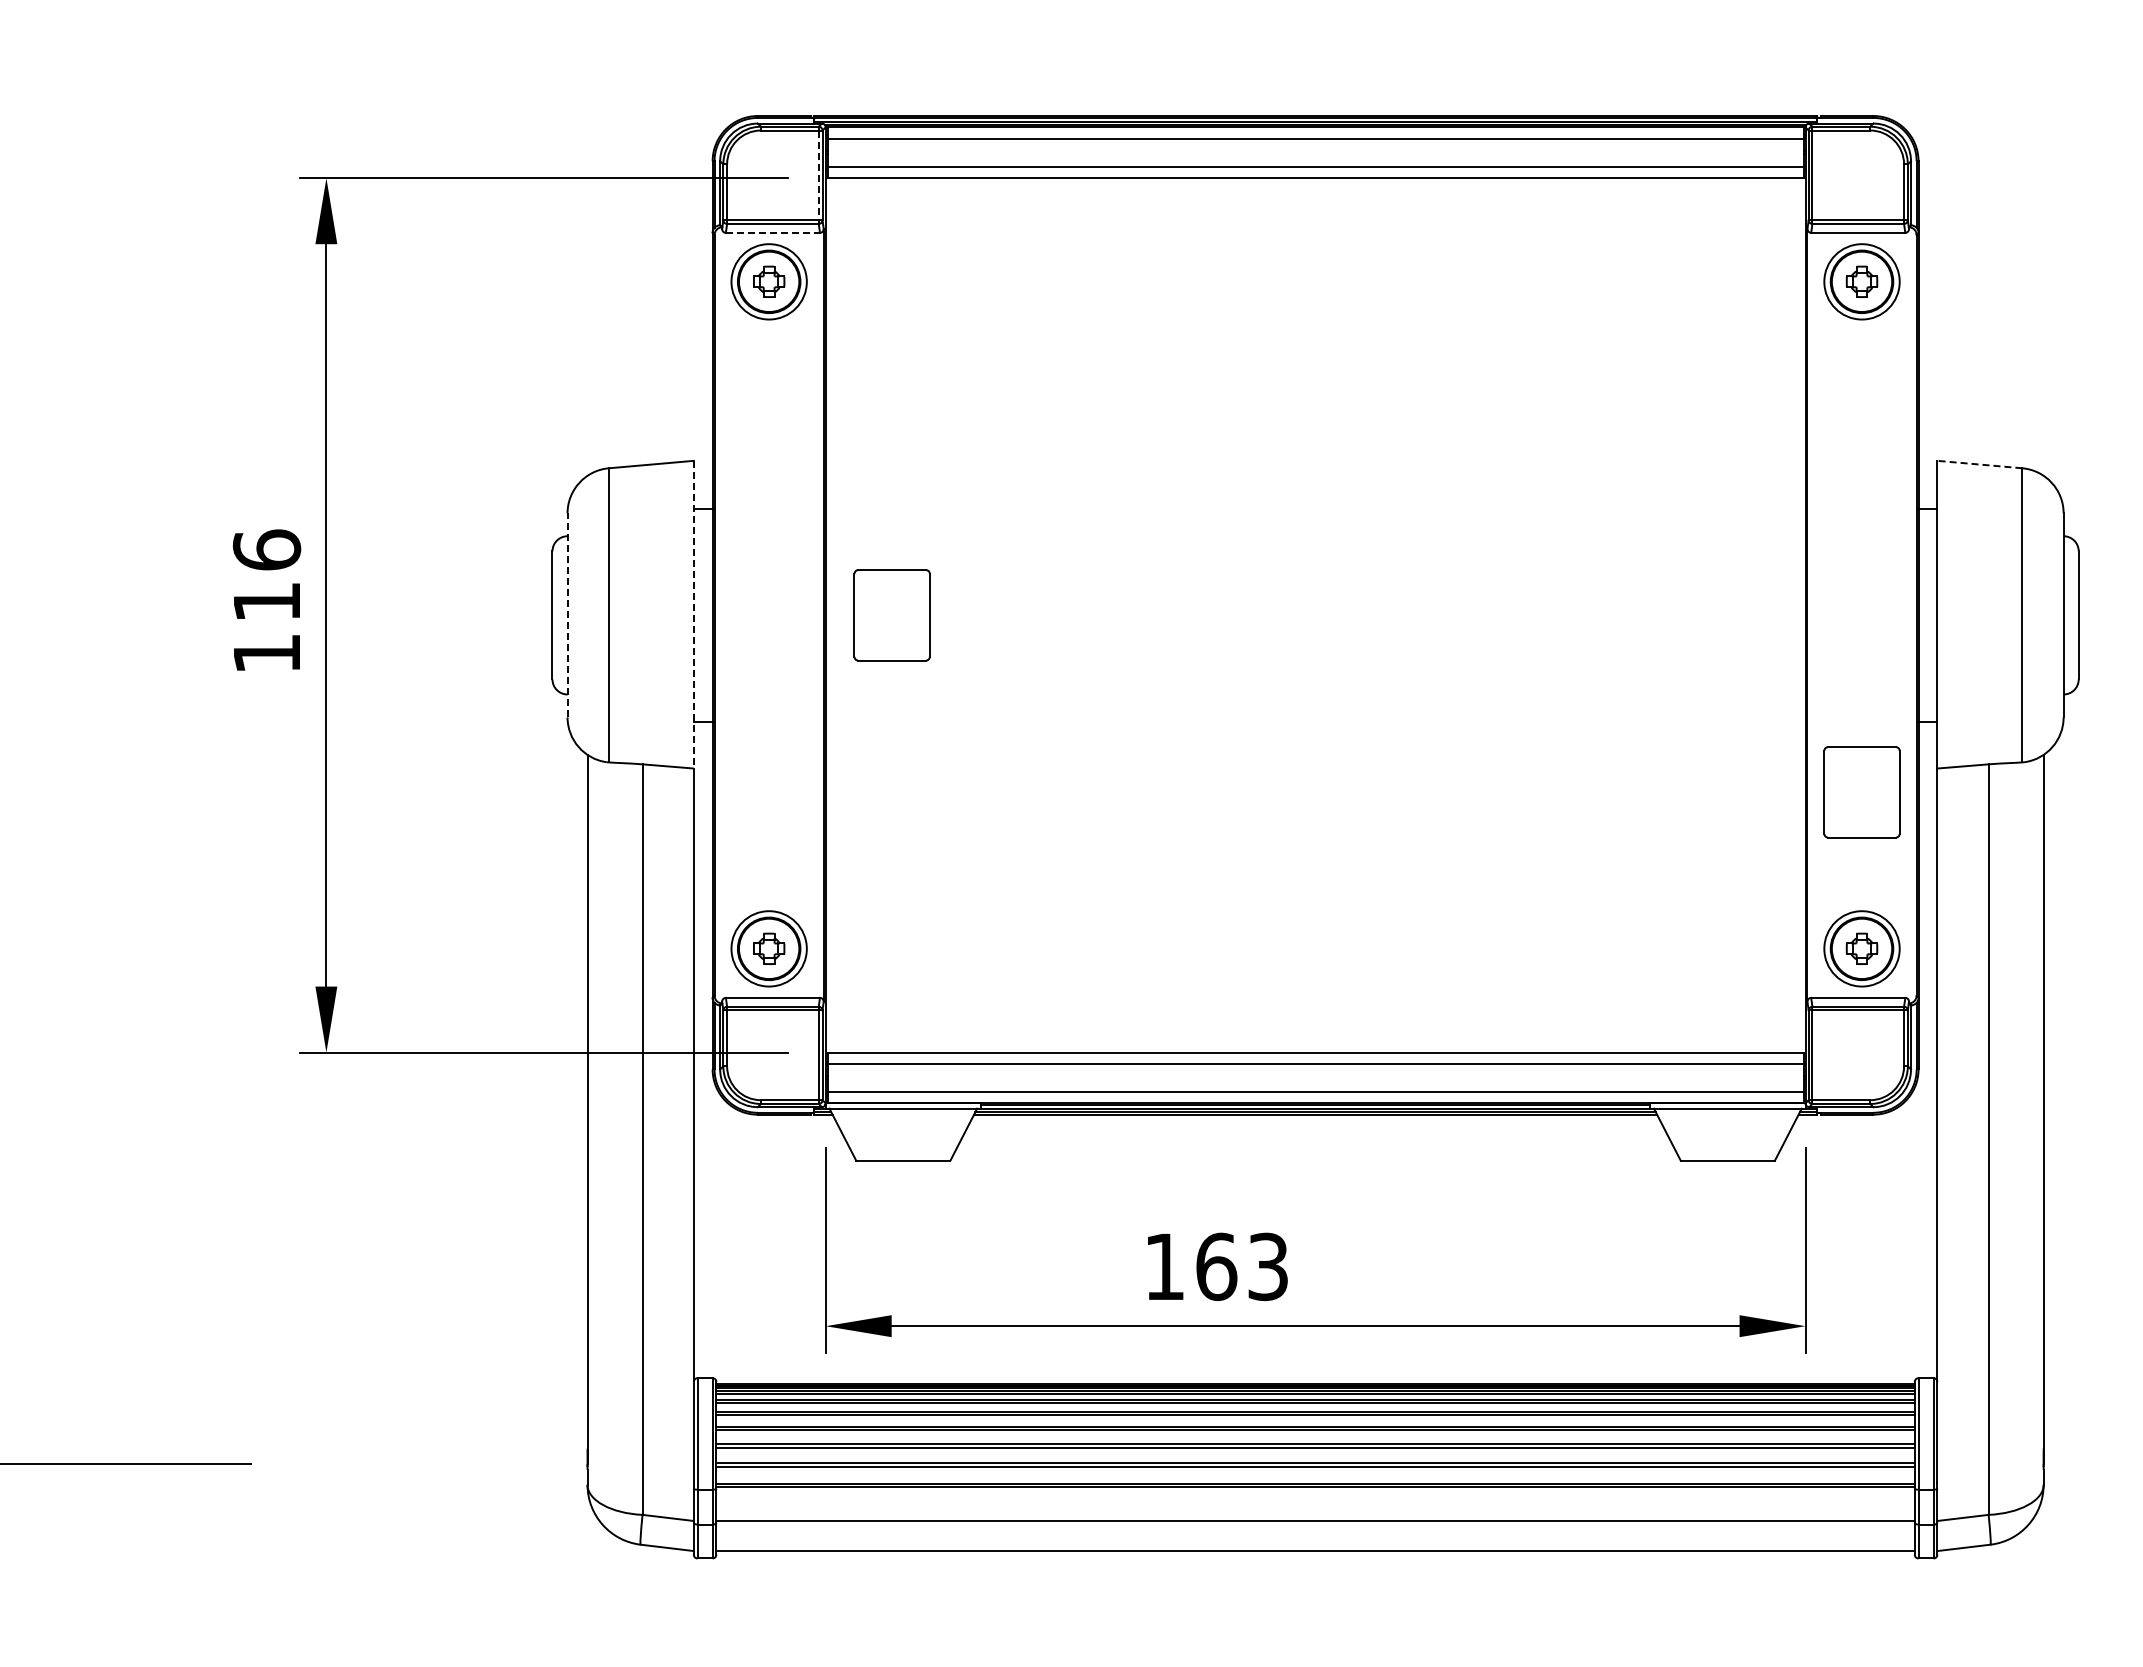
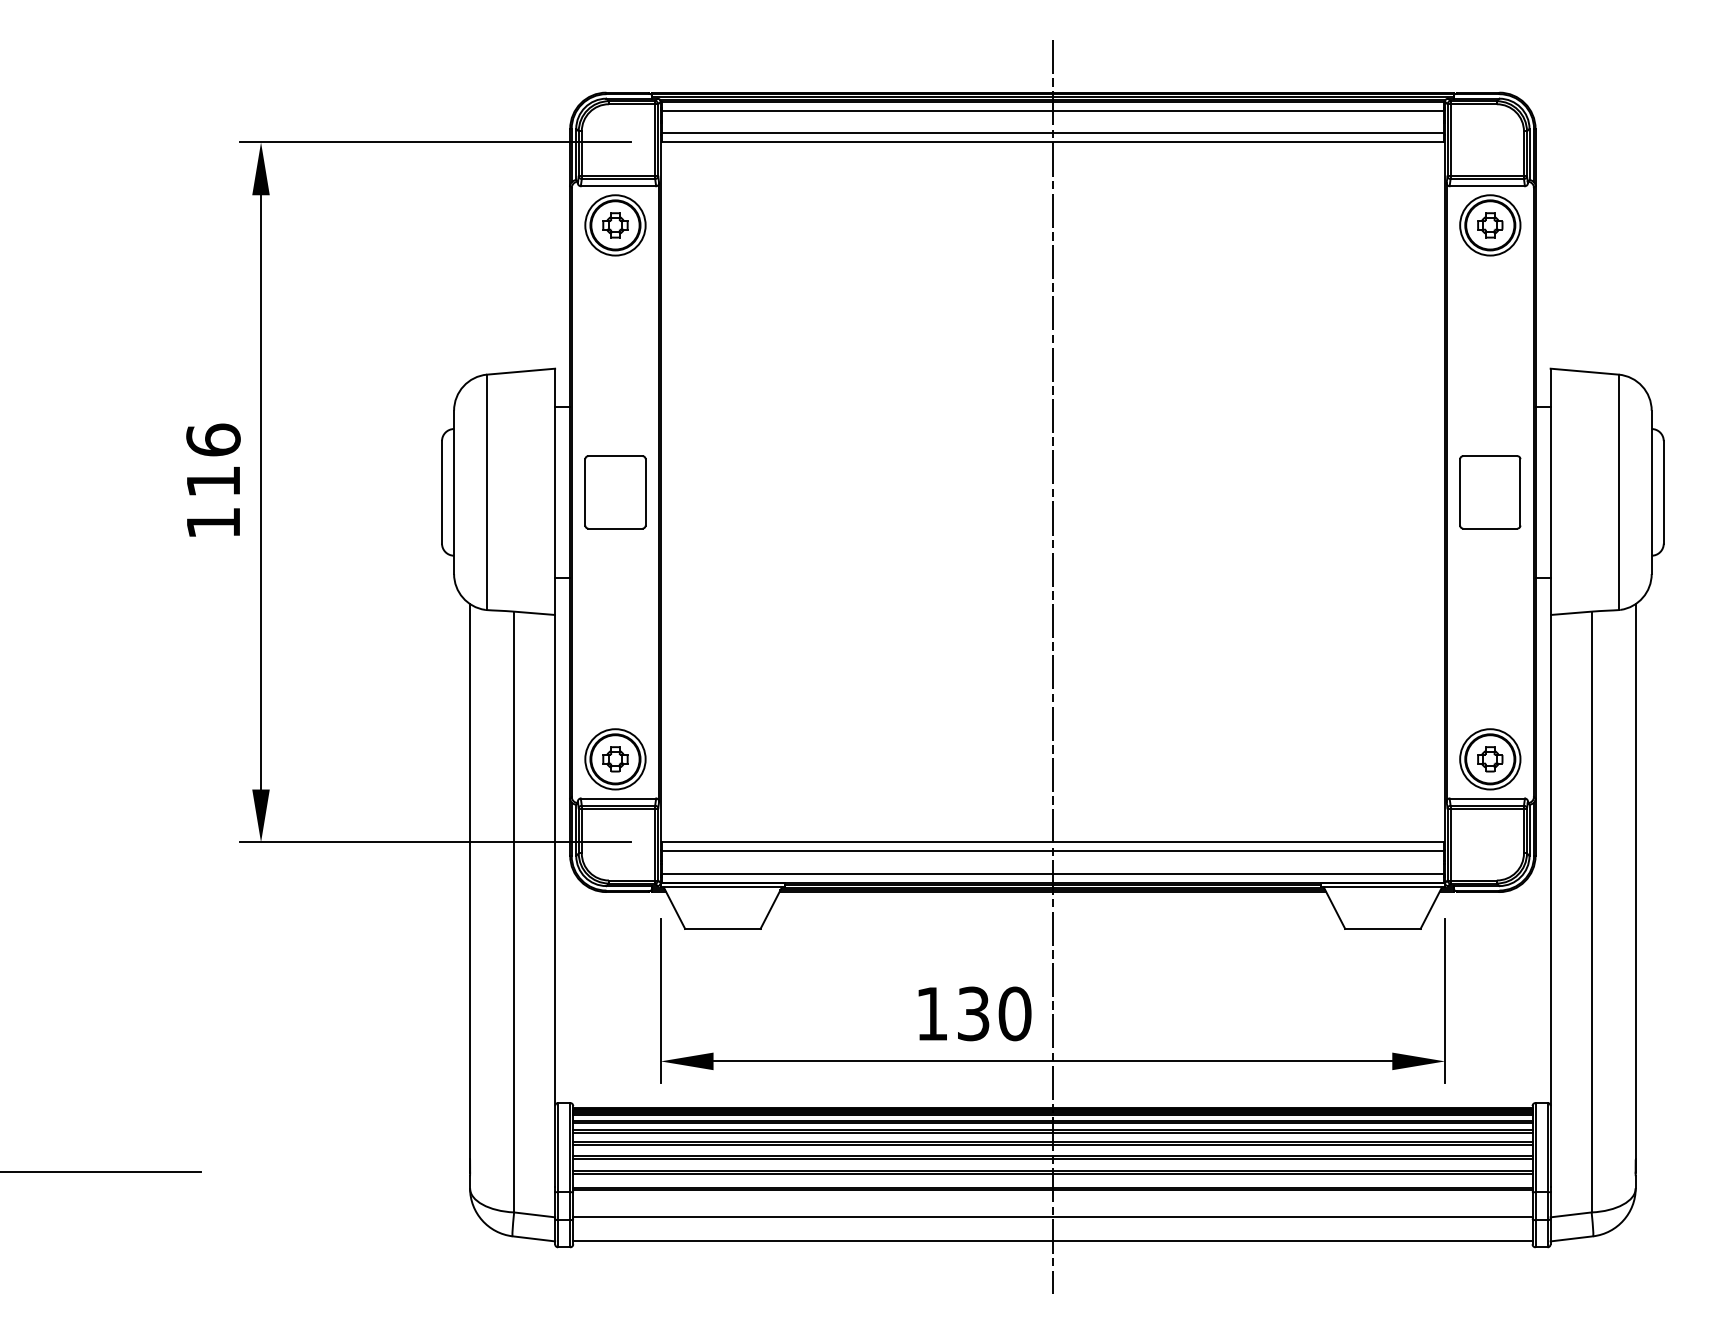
line: (818, 175) -> (654, 140), dashed -> solid
line: (773, 232) -> (618, 185), dashed -> solid
line: (1979, 464) -> (1584, 371), dashed -> solid
line: (567, 614) -> (454, 491), dashed -> solid
line: (693, 614) -> (554, 491), dashed -> solid
part: (891, 615) -> (614, 492), moved
part: (1861, 792) -> (1489, 492), moved
line: (1315, 833) -> (1052, 667), added
text: (1242, 1266) -> (994, 1013), 163 -> 130

